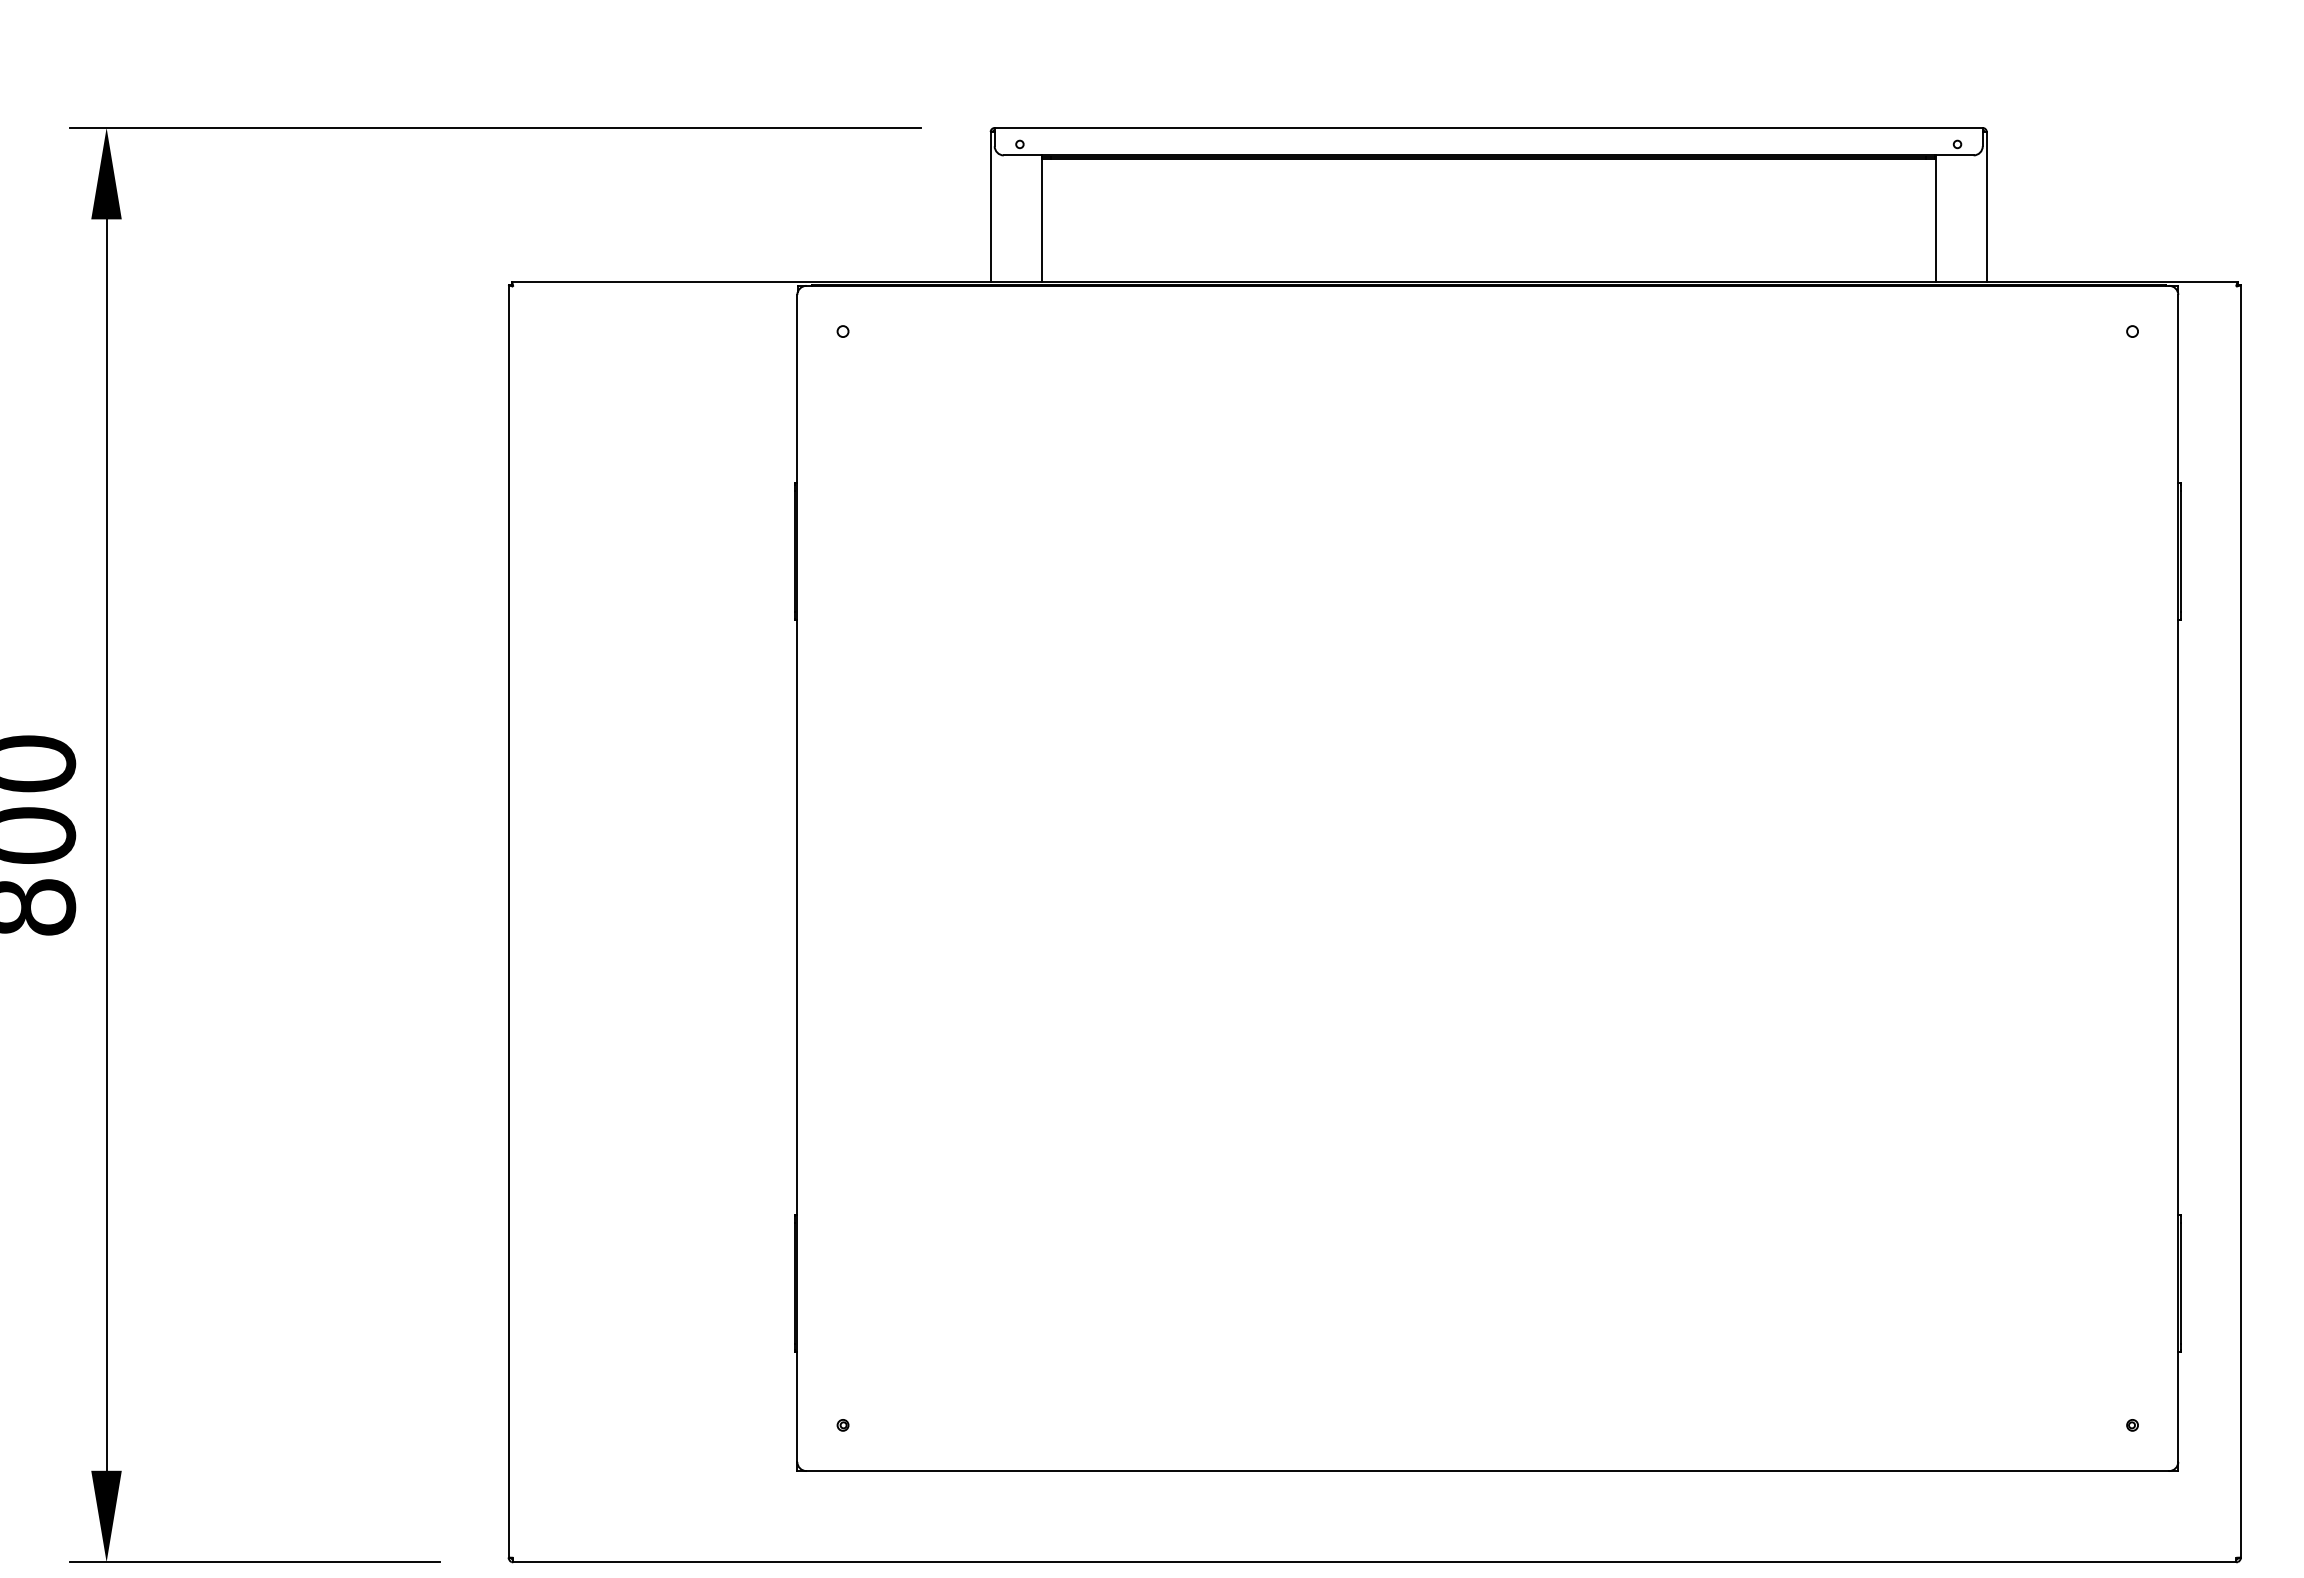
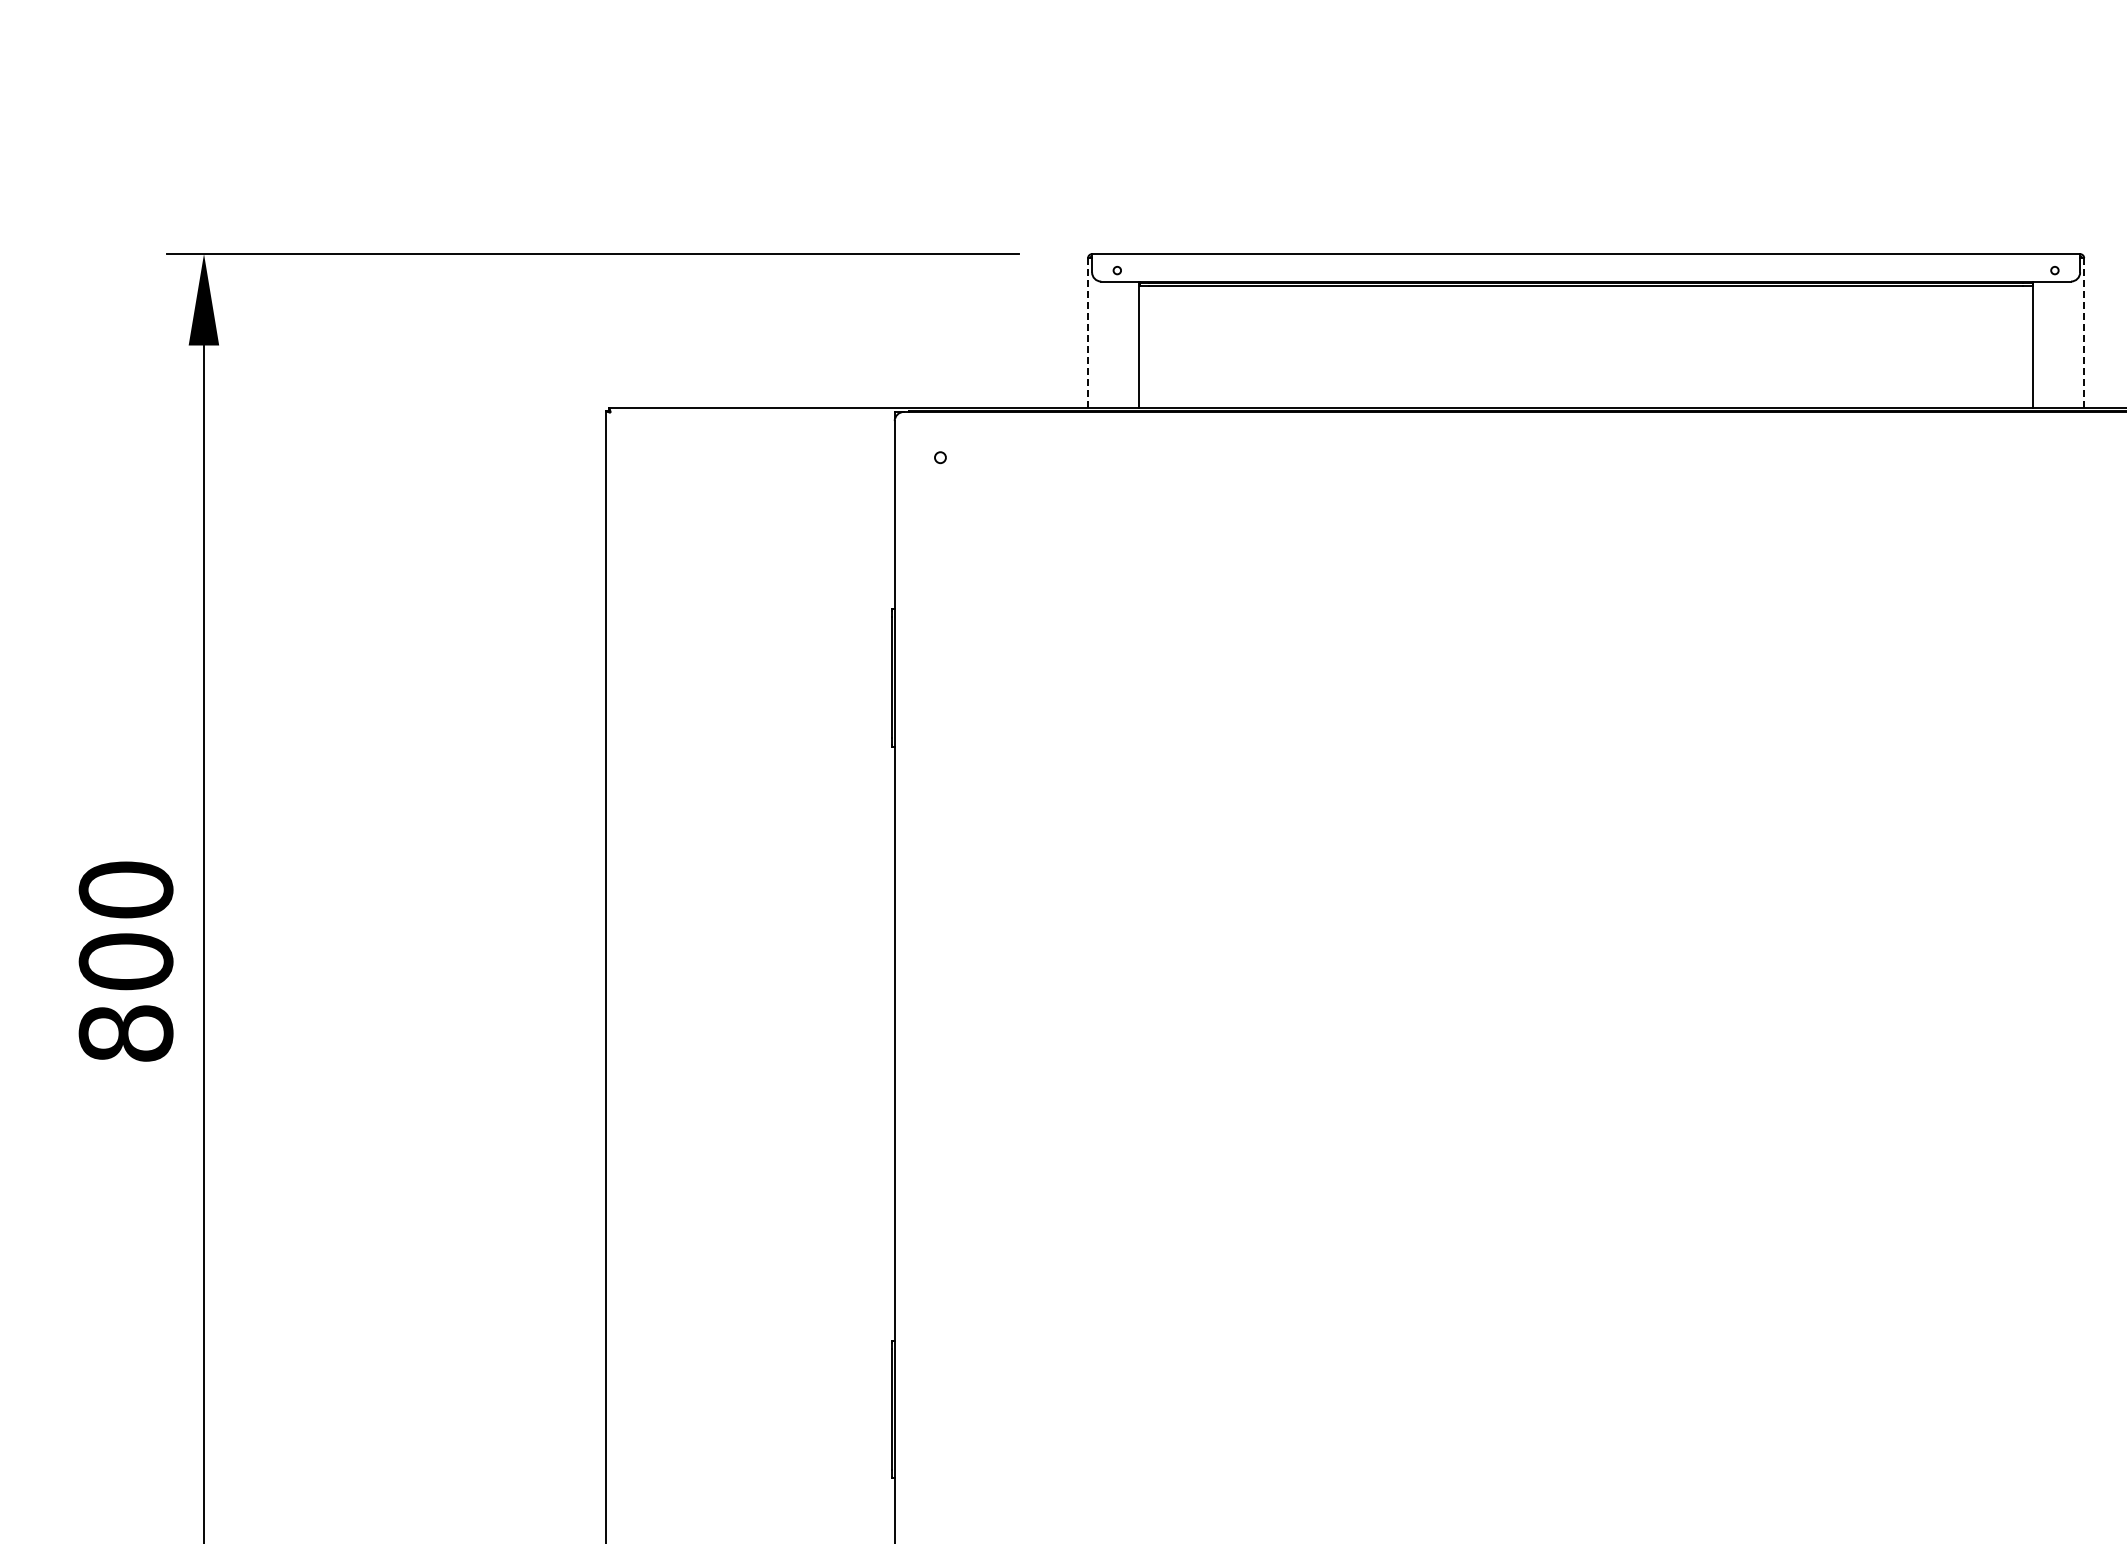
line: (990, 207) -> (1087, 333), solid -> dashed
line: (1986, 207) -> (2083, 333), solid -> dashed

